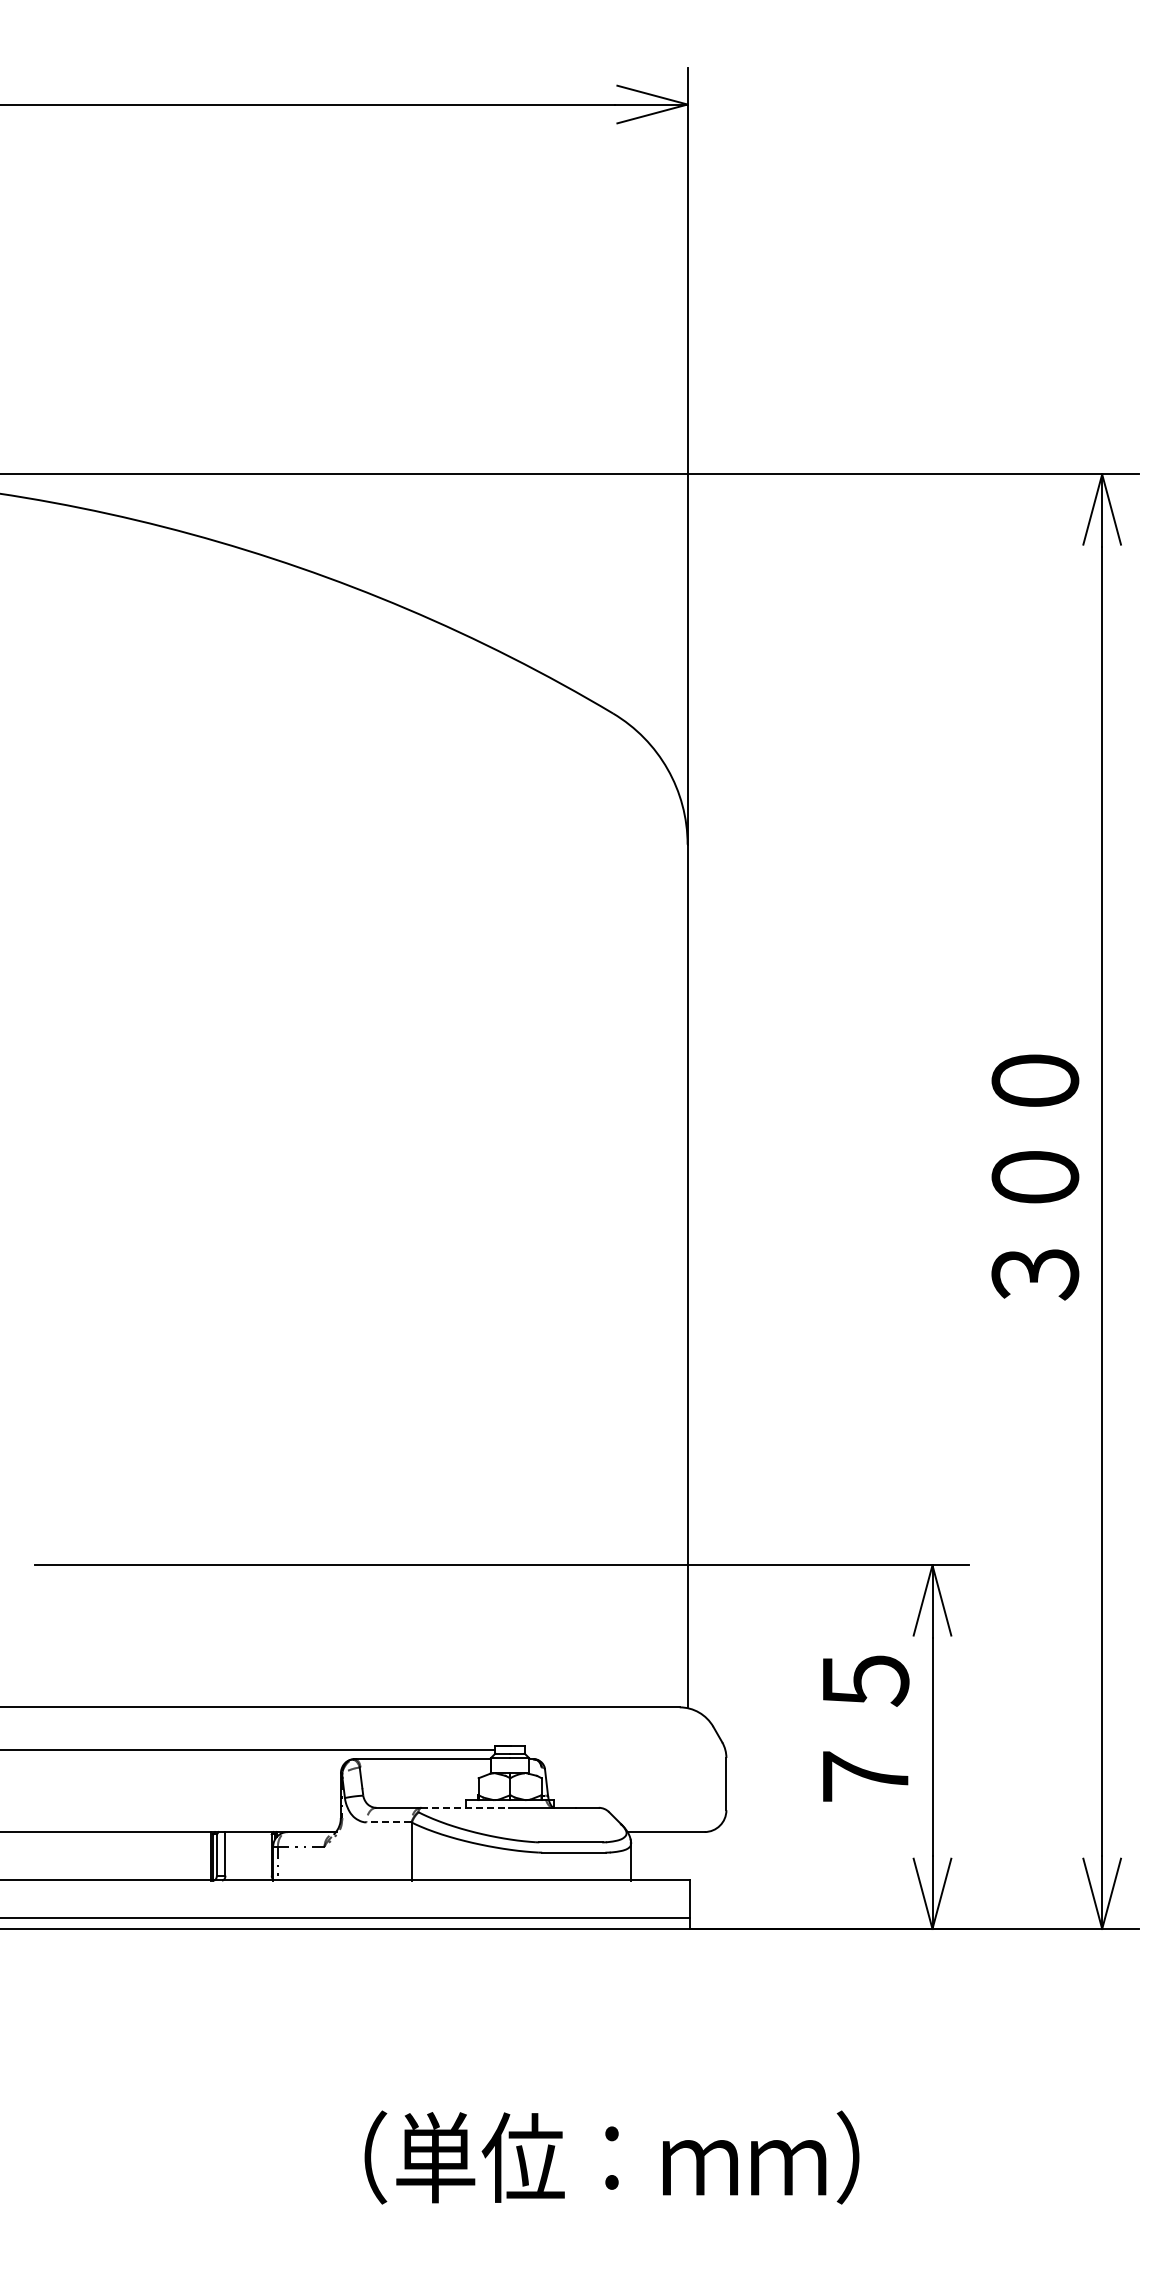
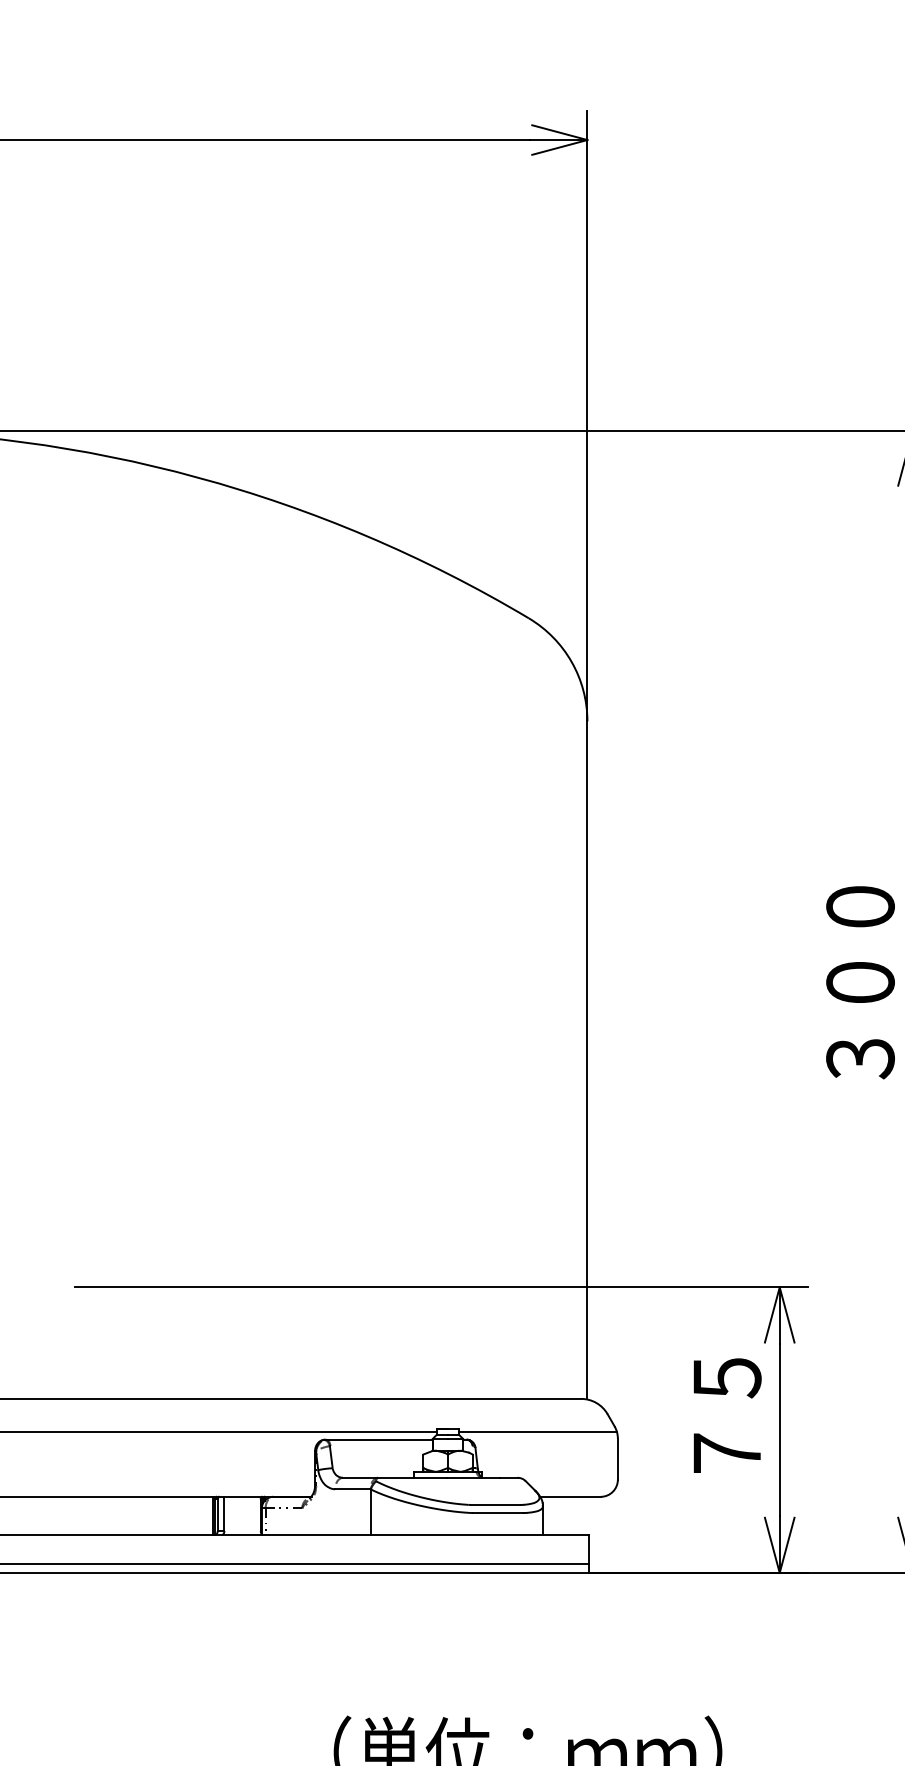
line: (624, 1749) -> (537, 1432), added
line: (465, 1807) -> (412, 1477), dashed -> solid
line: (388, 1822) -> (352, 1489), dashed -> solid

